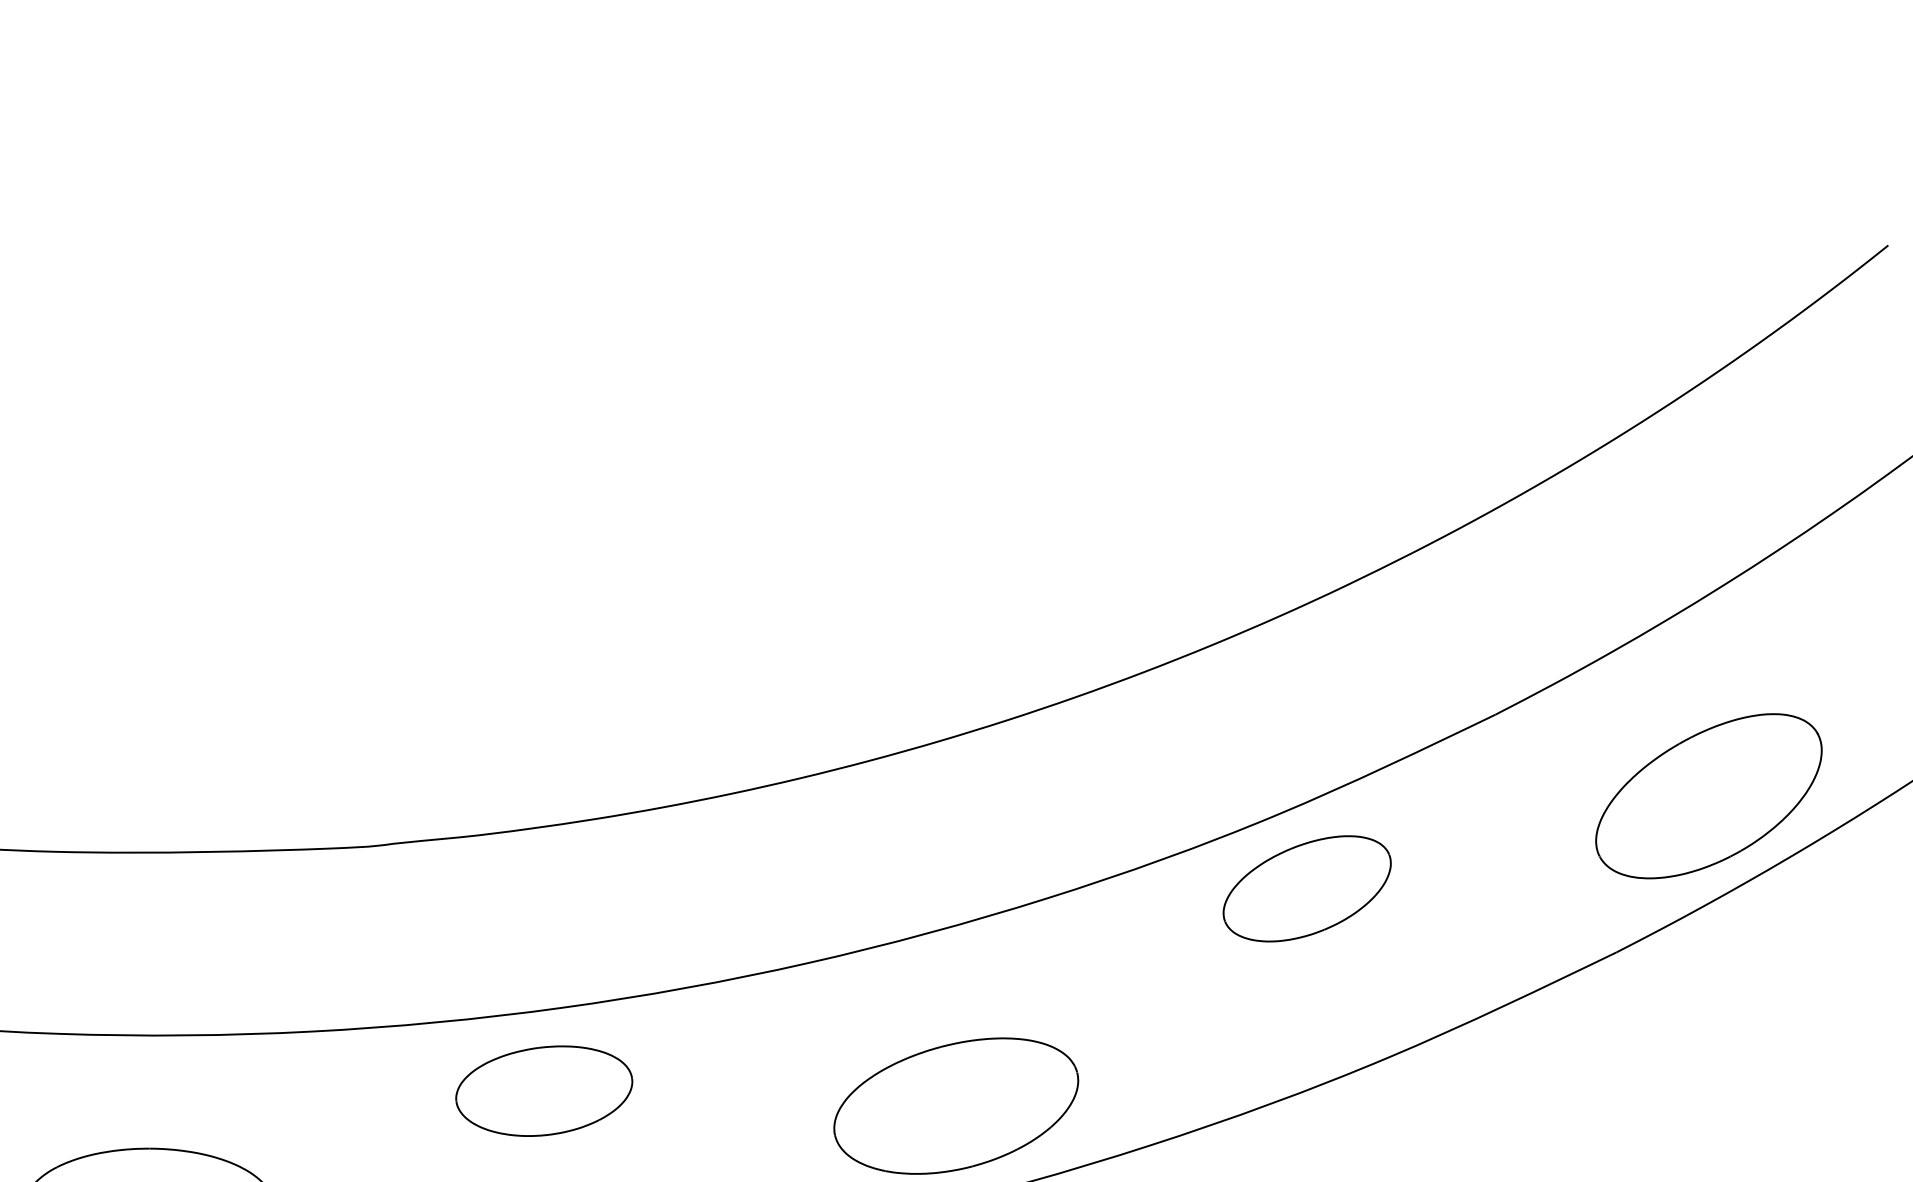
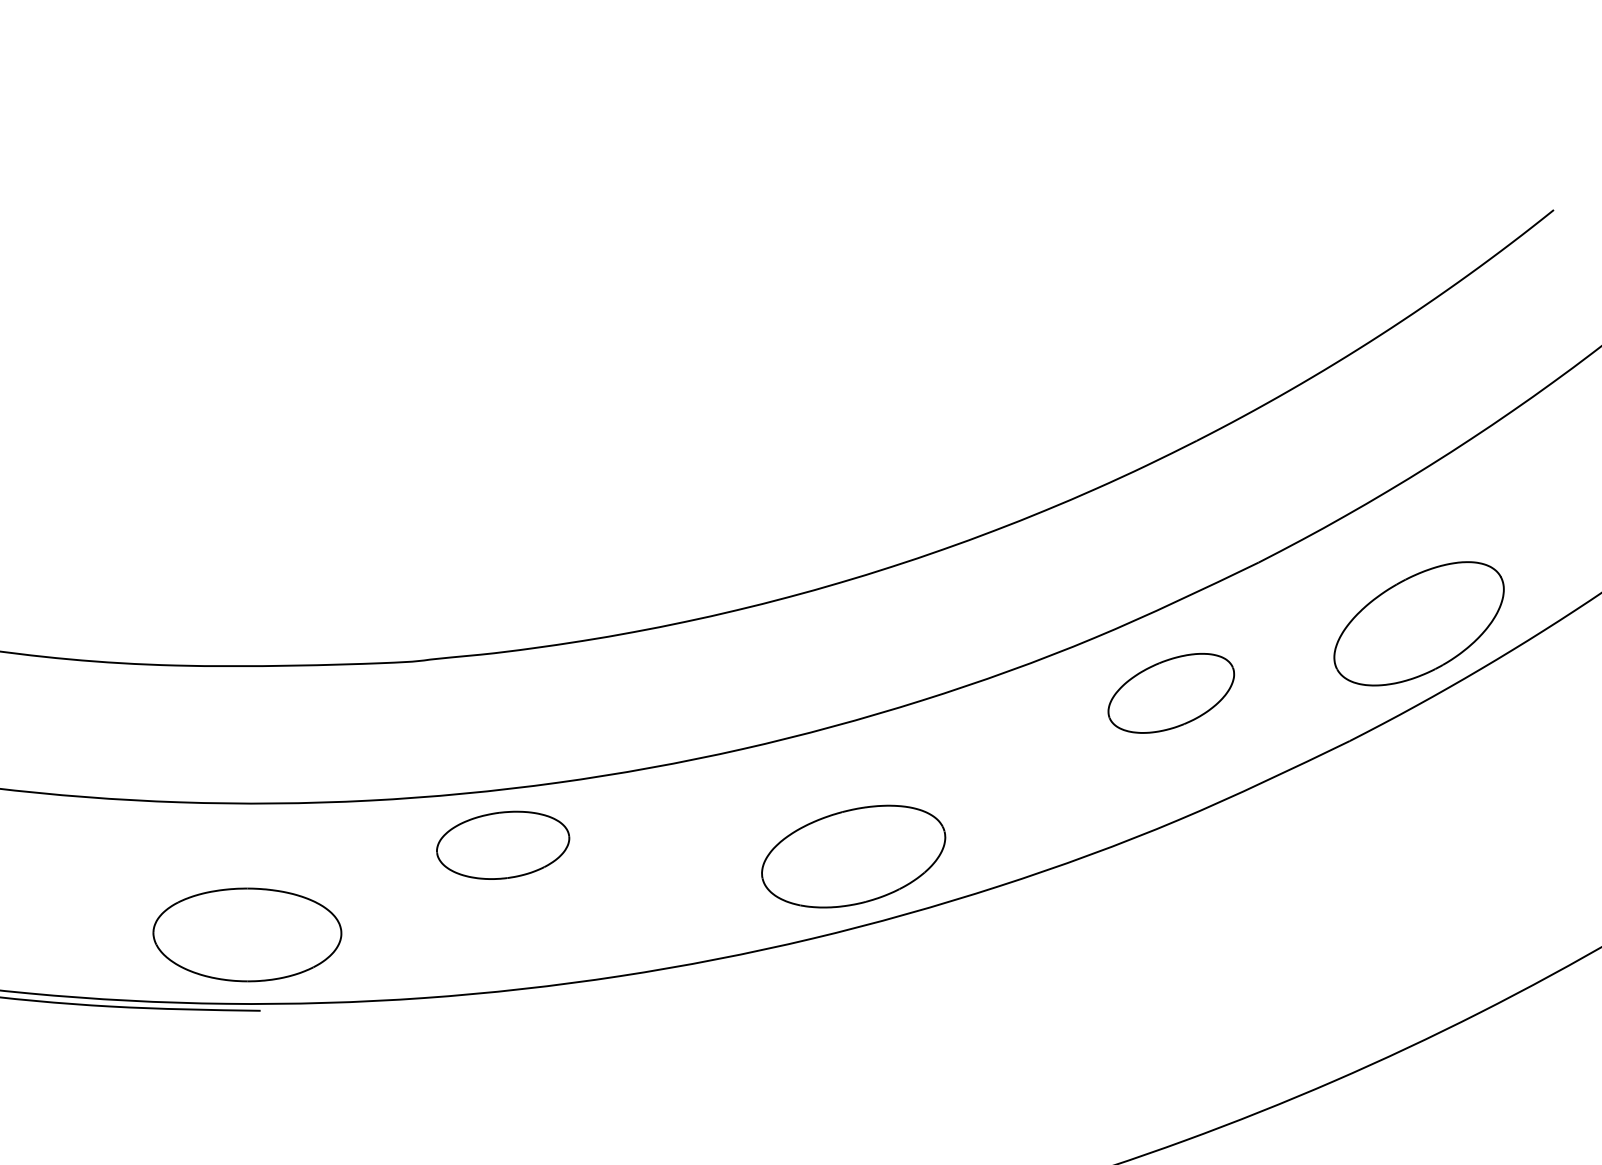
part: (1306, 889) -> (1170, 693), moved
part: (544, 1090) -> (503, 844), moved

